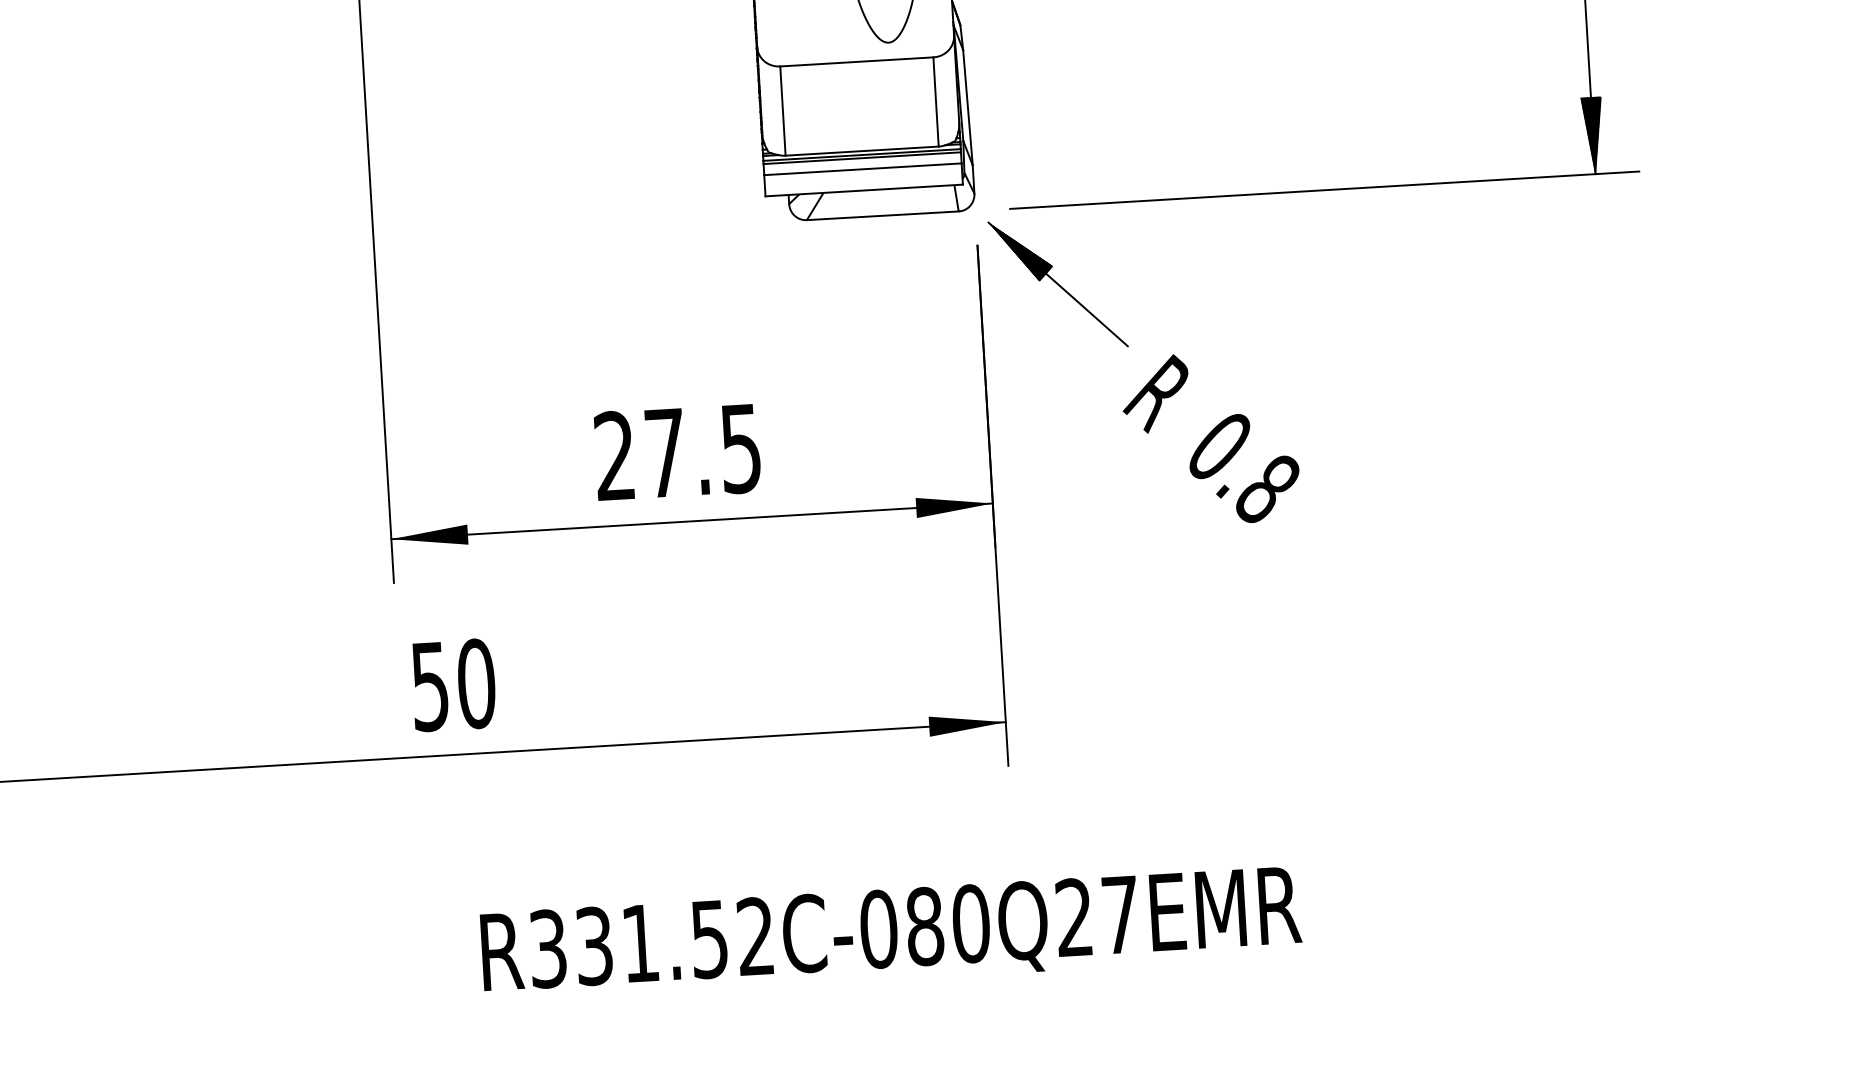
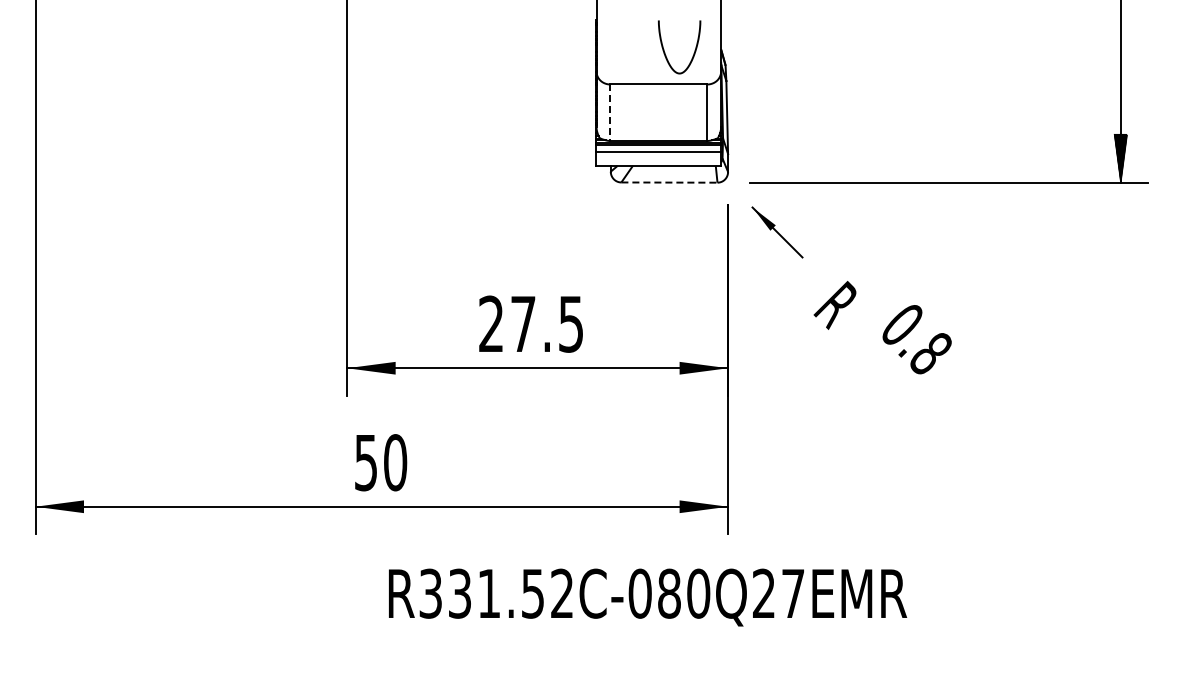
line: (783, 112) -> (610, 113), solid -> dashed
line: (882, 215) -> (669, 182), solid -> dashed
part: (1058, 284) -> (777, 232), size x0.6
text: (1243, 468) -> (916, 339), moved
text: (892, 934) -> (648, 597), moved

